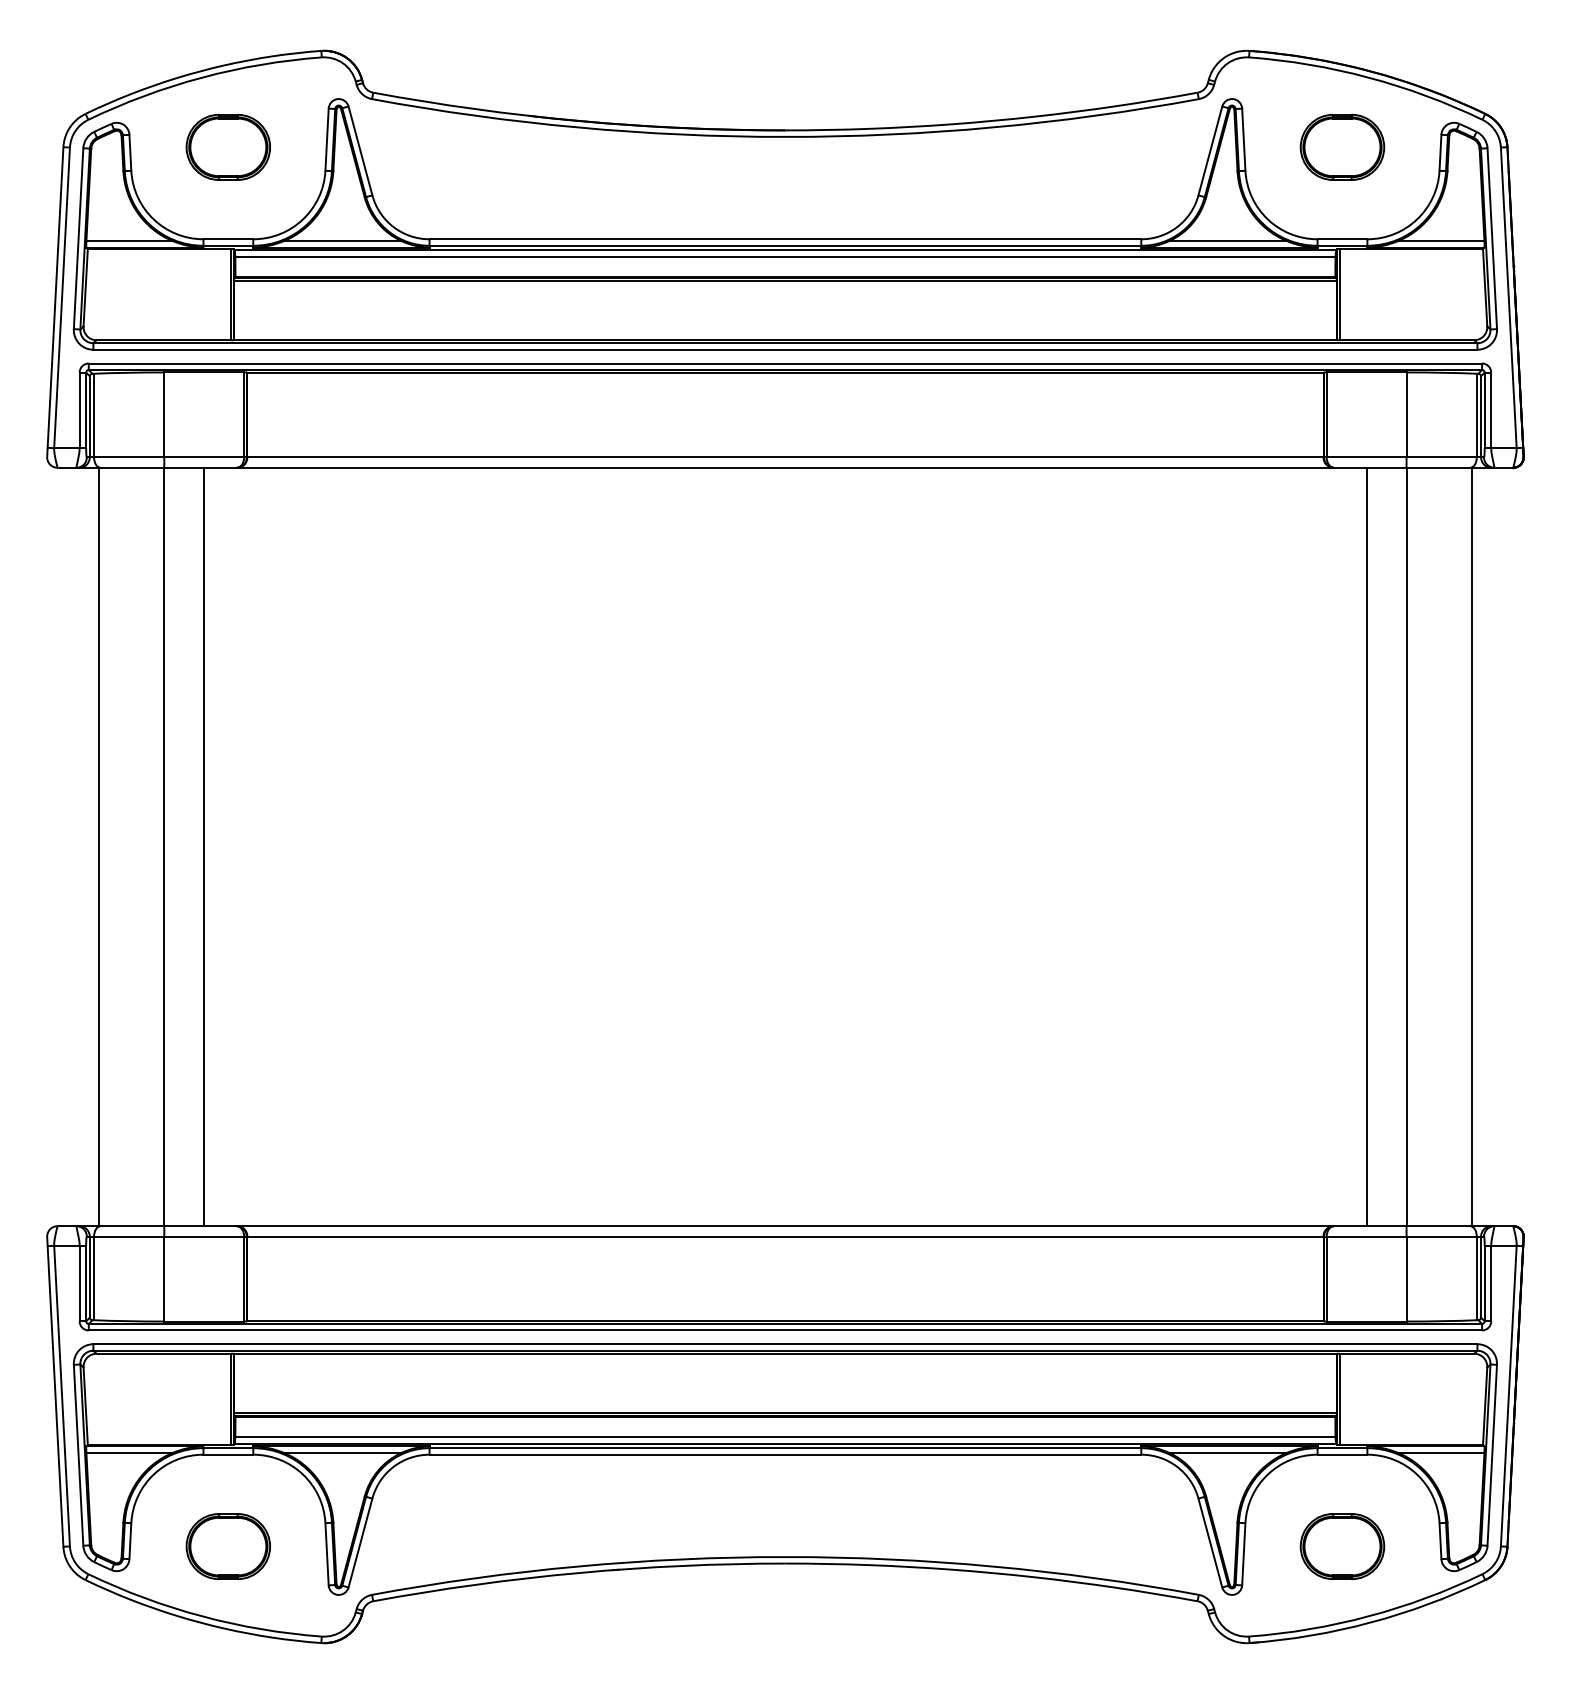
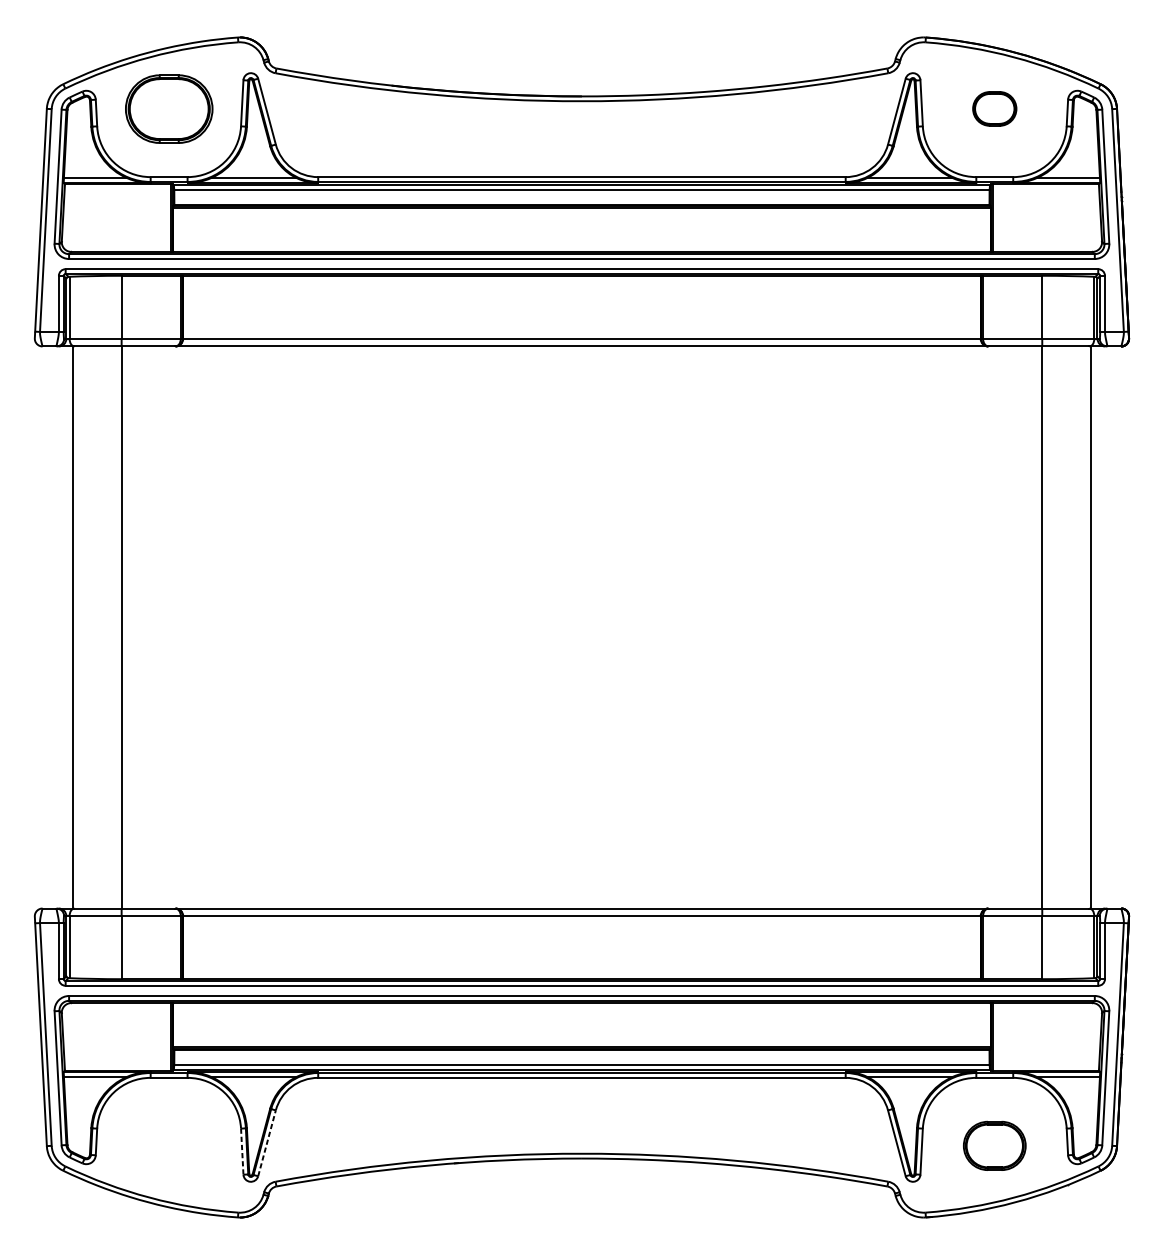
part: (227, 146) -> (168, 108), size x1.4
part: (1342, 146) -> (994, 108), size x0.7
line: (203, 846) -> (150, 627), removed
line: (1367, 846) -> (1013, 627), removed
line: (360, 1542) -> (267, 1142), solid -> dashed
part: (227, 1546) -> (168, 1145), removed
line: (327, 1554) -> (242, 1151), solid -> dashed

